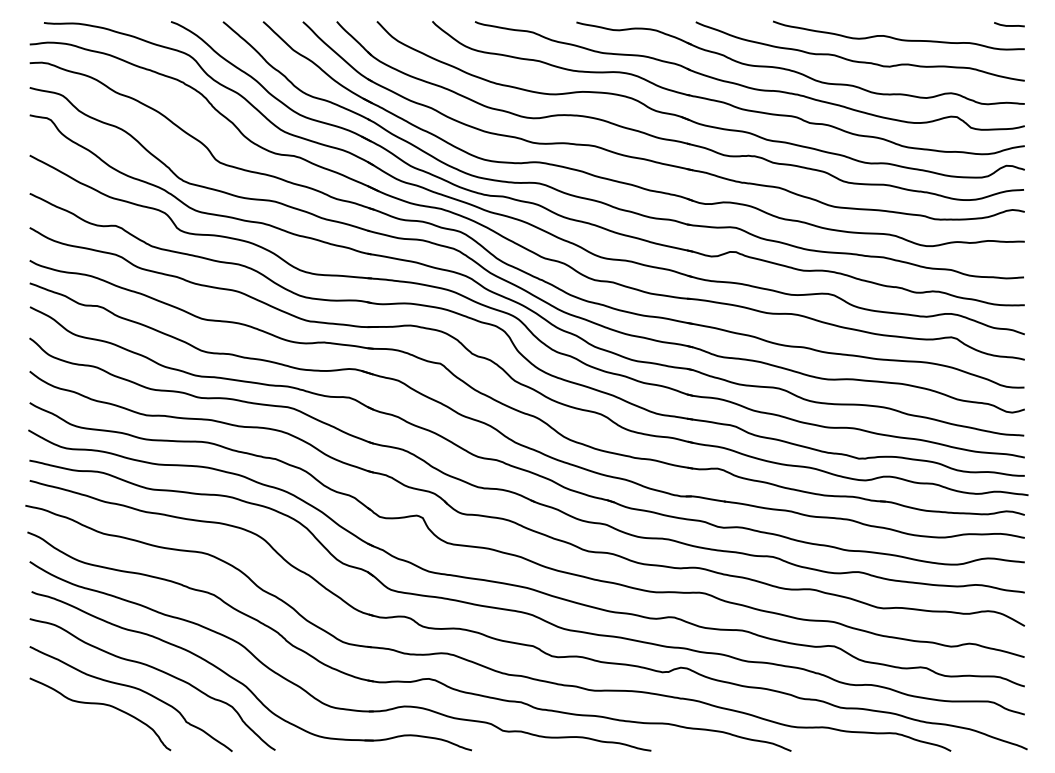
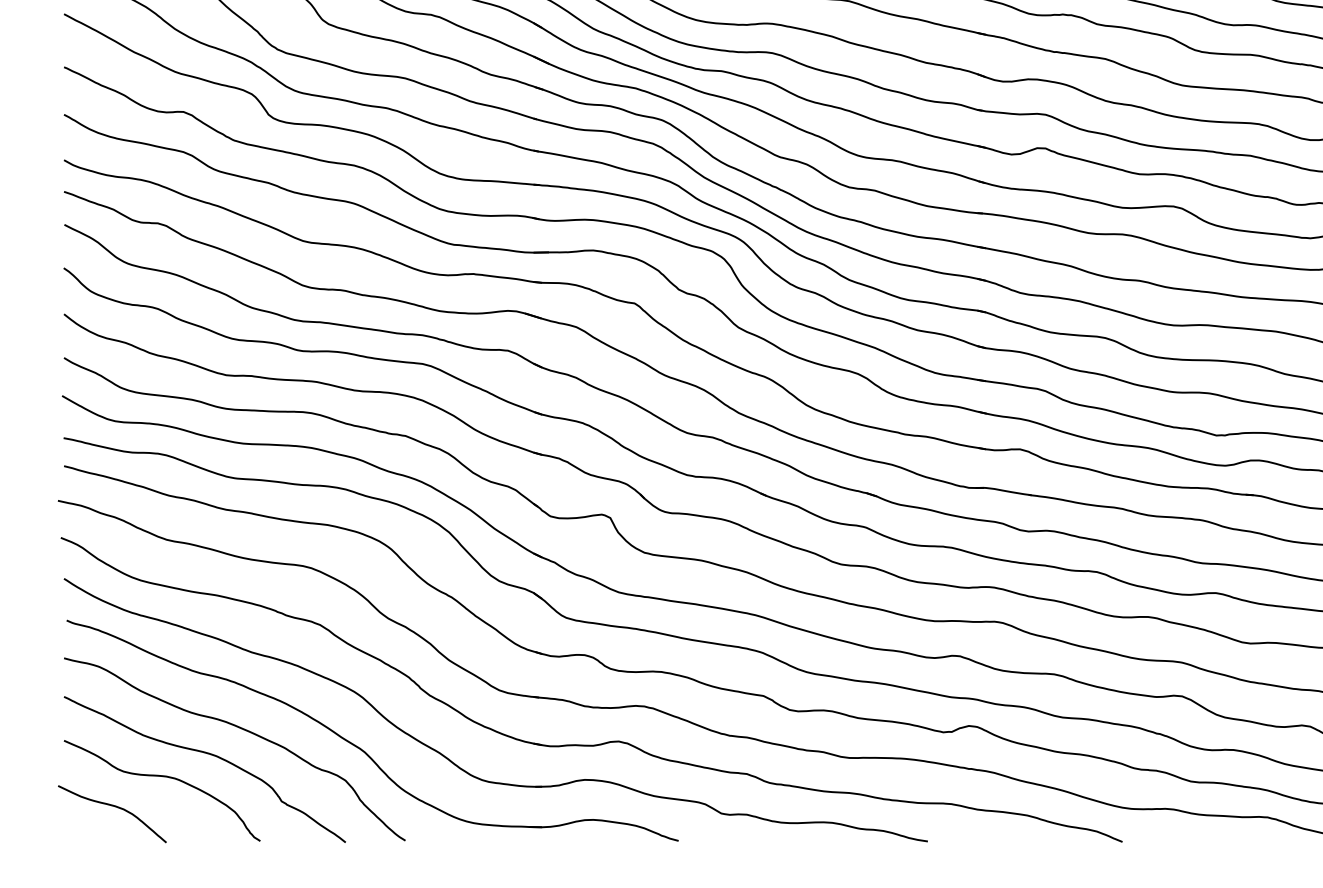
curve: (65, 726) -> (113, 807), added

